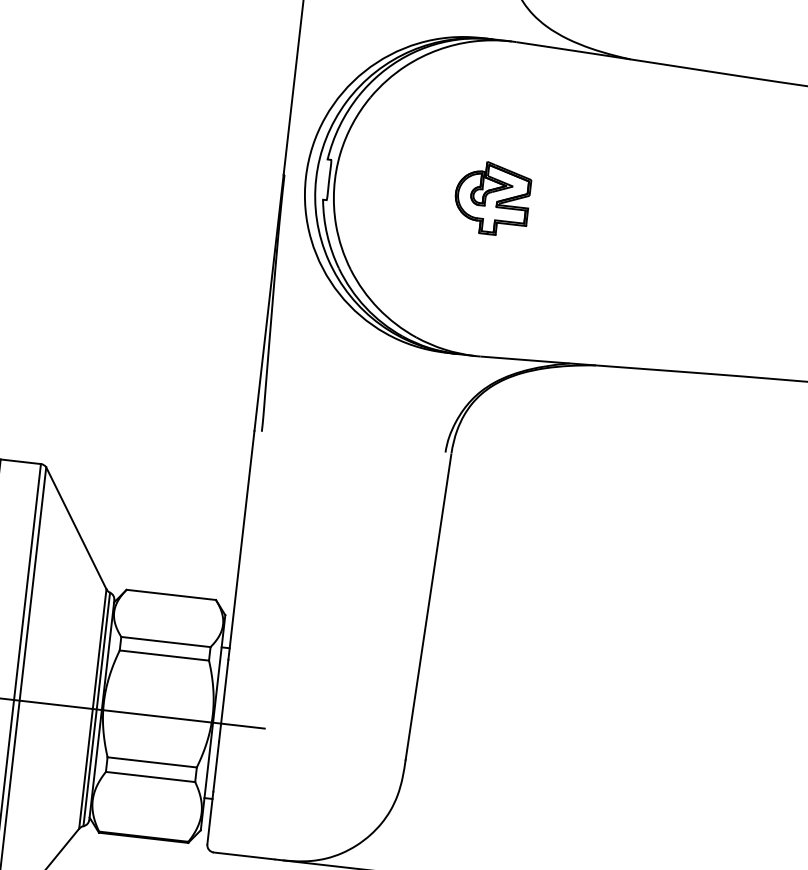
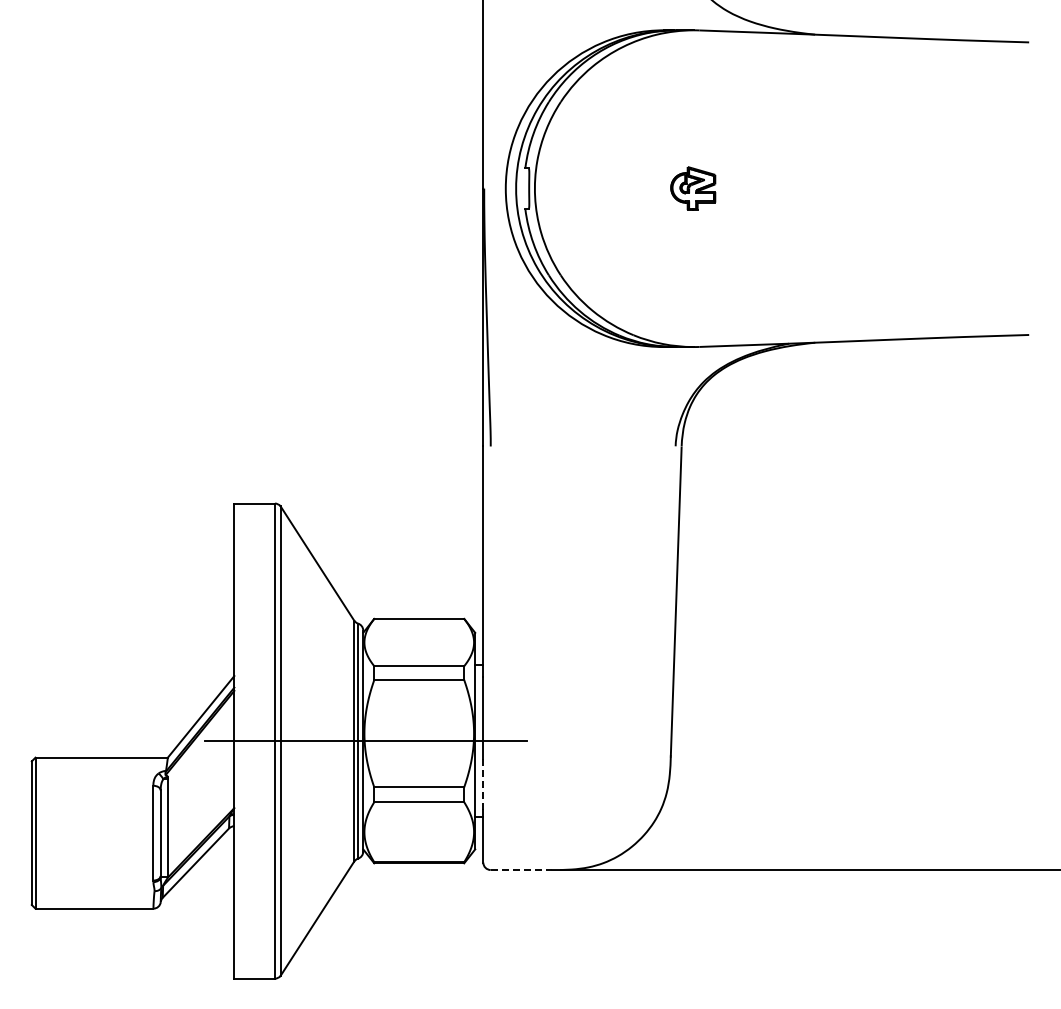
part: (491, 198) -> (692, 188), size x0.6
line: (216, 766) -> (483, 784), solid -> dashed
line: (244, 856) -> (521, 870), solid -> dashed

